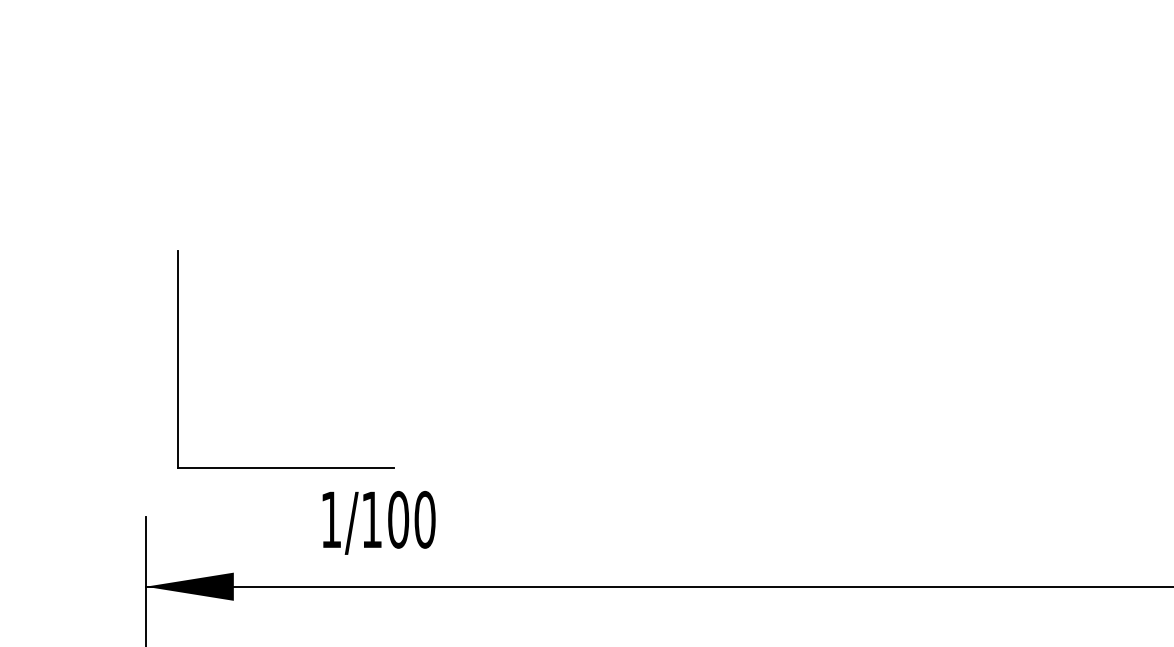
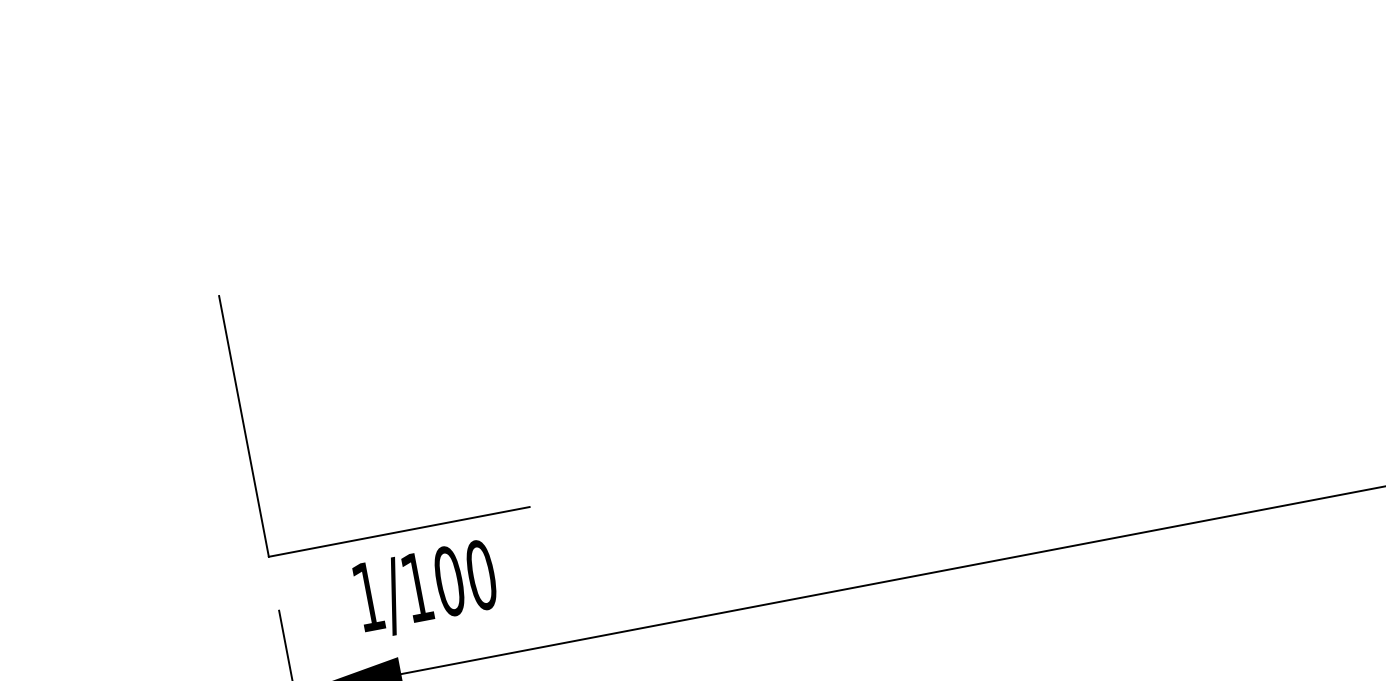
part: (178, 359) -> (244, 426), moved
text: (378, 522) -> (425, 589), moved

